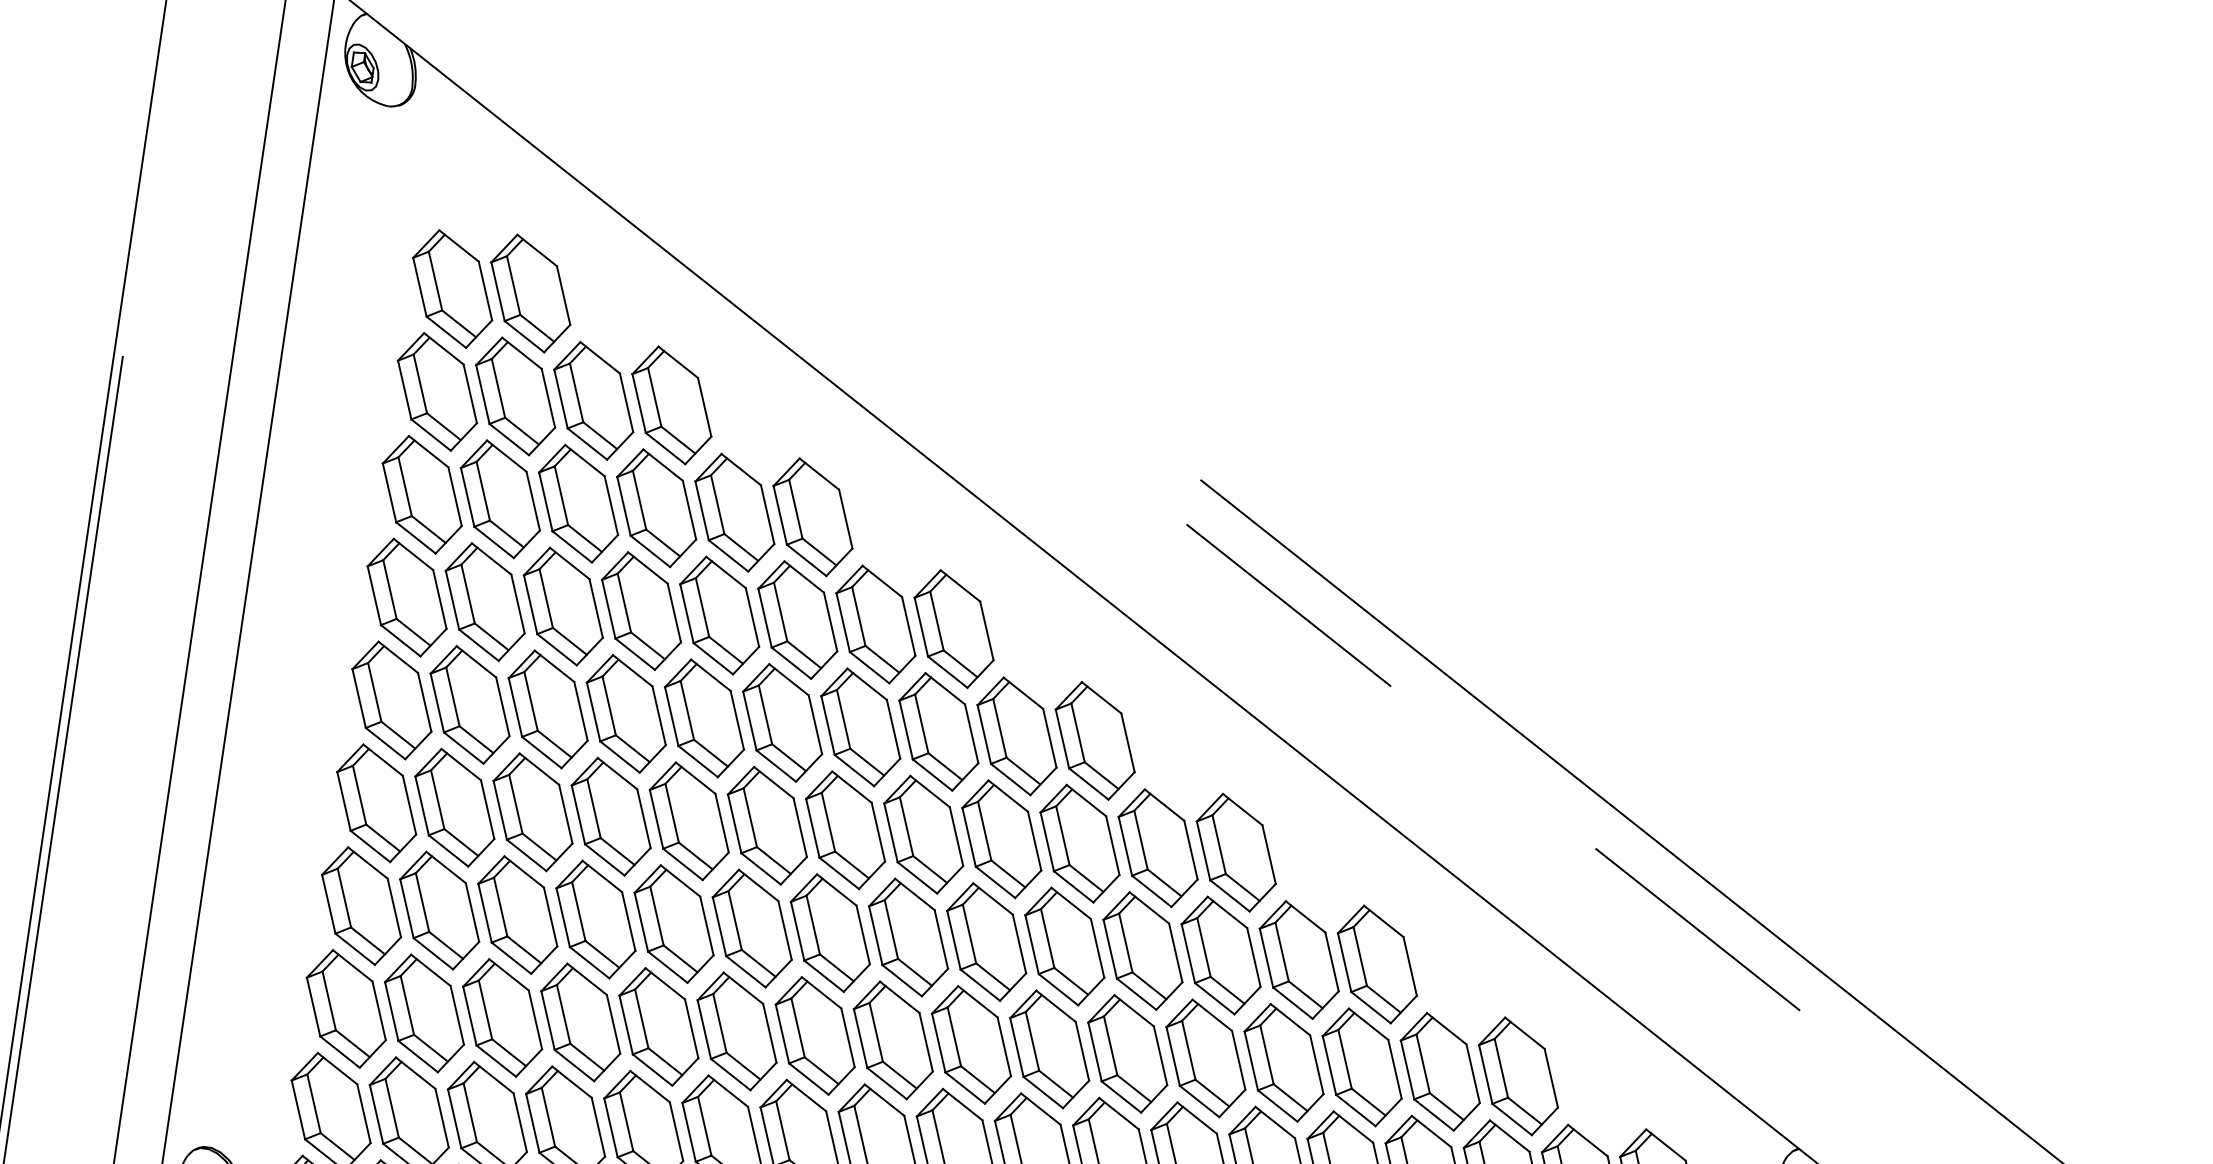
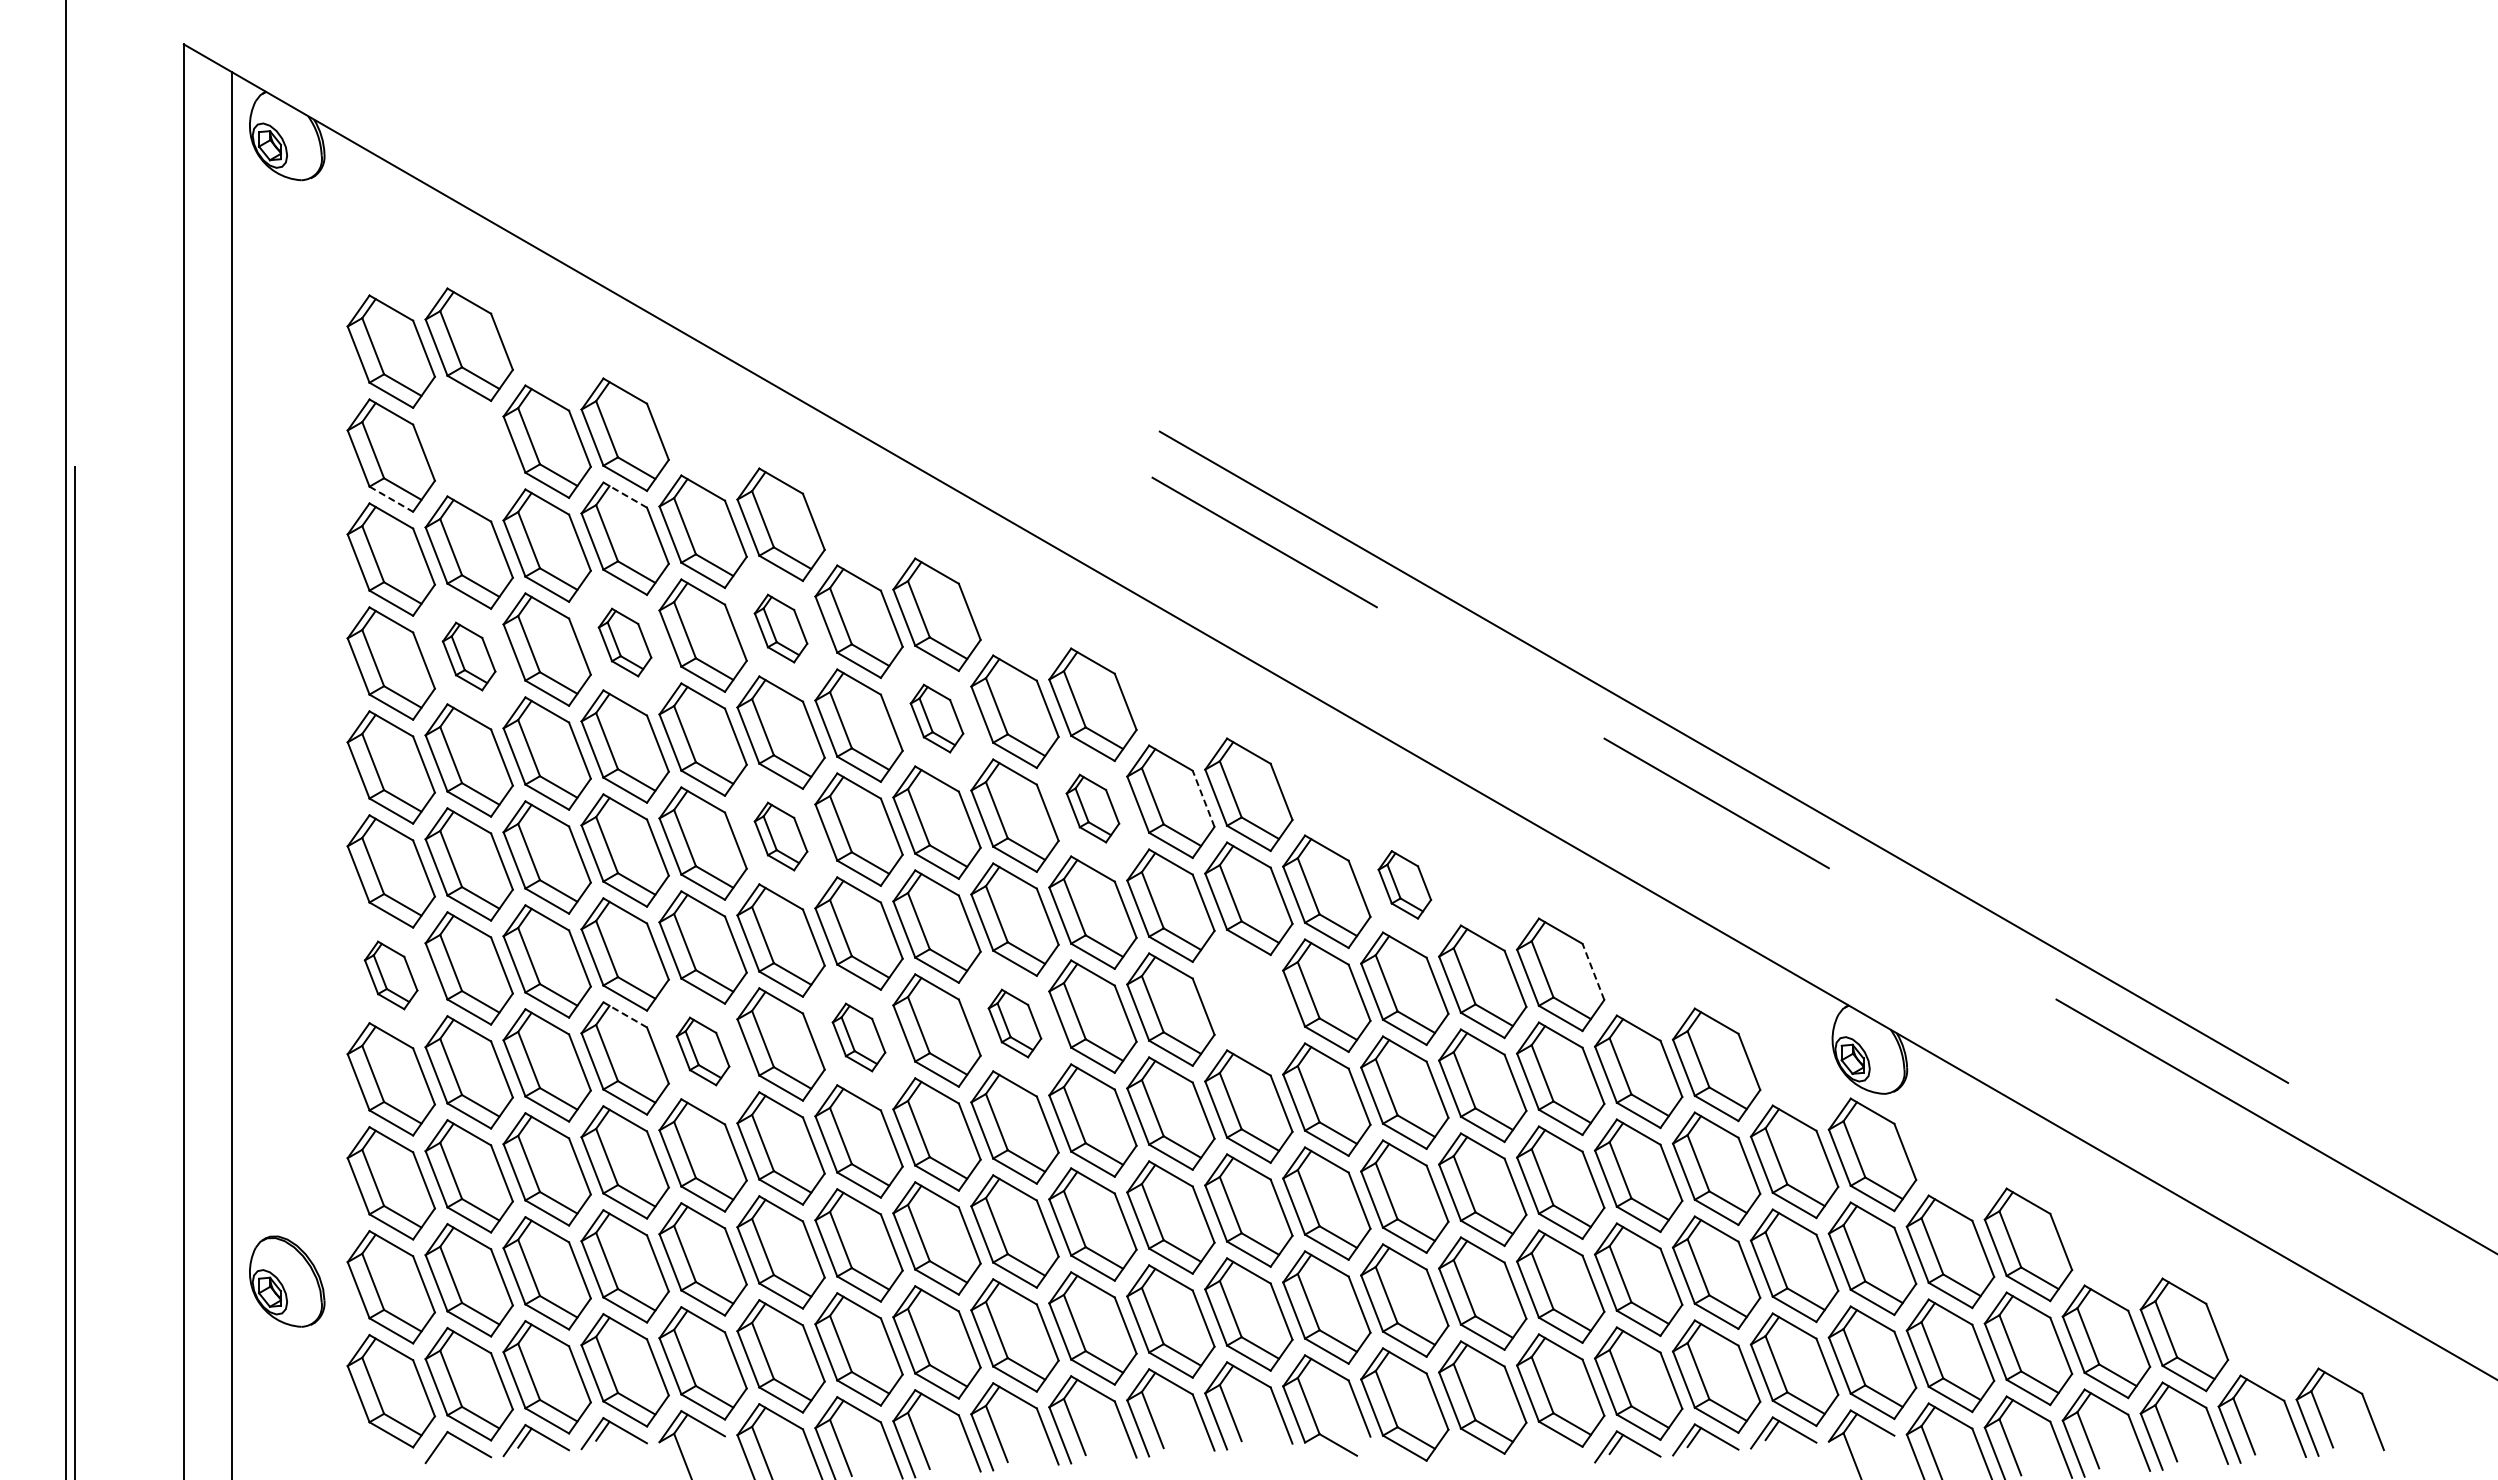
part: (514, 396) -> (468, 448), removed
line: (431, 435) -> (391, 499), solid -> dashed
line: (662, 464) -> (624, 494), solid -> dashed
part: (484, 601) -> (468, 656), size x0.6
part: (640, 610) -> (624, 642), size x0.6
part: (797, 619) -> (780, 628), size x0.6
part: (938, 731) -> (936, 718), size x0.6
part: (766, 825) -> (780, 836), size x0.6
part: (1079, 843) -> (1092, 808), size x0.6
line: (1190, 849) -> (1203, 798), solid -> dashed
part: (360, 906) -> (390, 975), size x0.6
part: (1377, 964) -> (1404, 884), size x0.6
line: (586, 978) -> (624, 1014), solid -> dashed
part: (658, 1026) -> (702, 1051), size x0.6
part: (814, 1035) -> (858, 1037), size x0.6
part: (971, 1044) -> (1014, 1023), size x0.6
part: (1205, 1058) -> (1248, 1002), removed
line: (1551, 1077) -> (1593, 971), solid -> dashed

